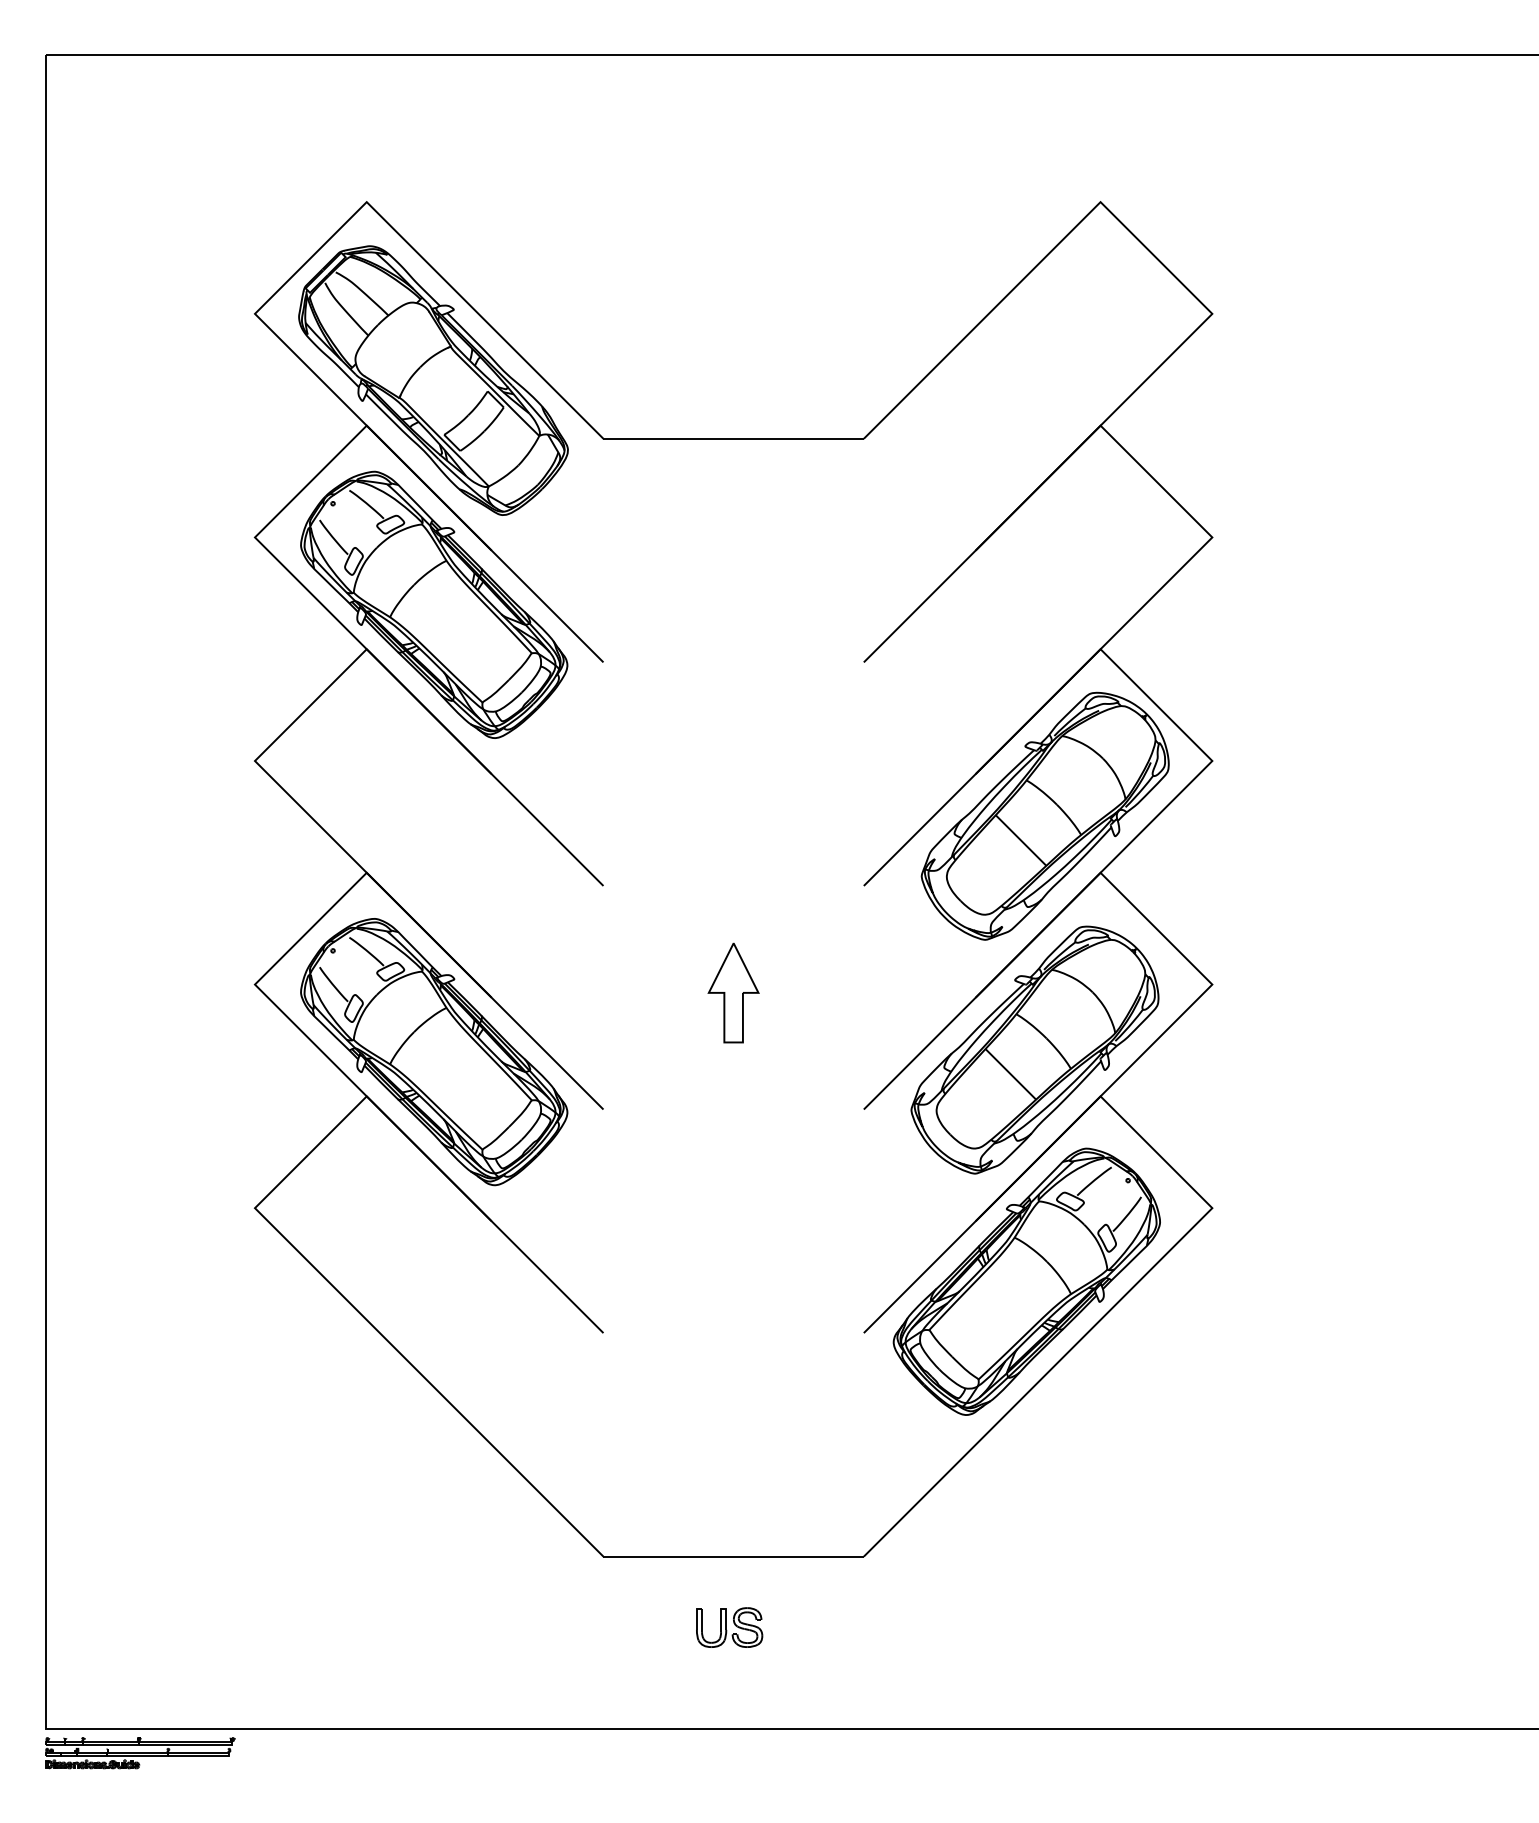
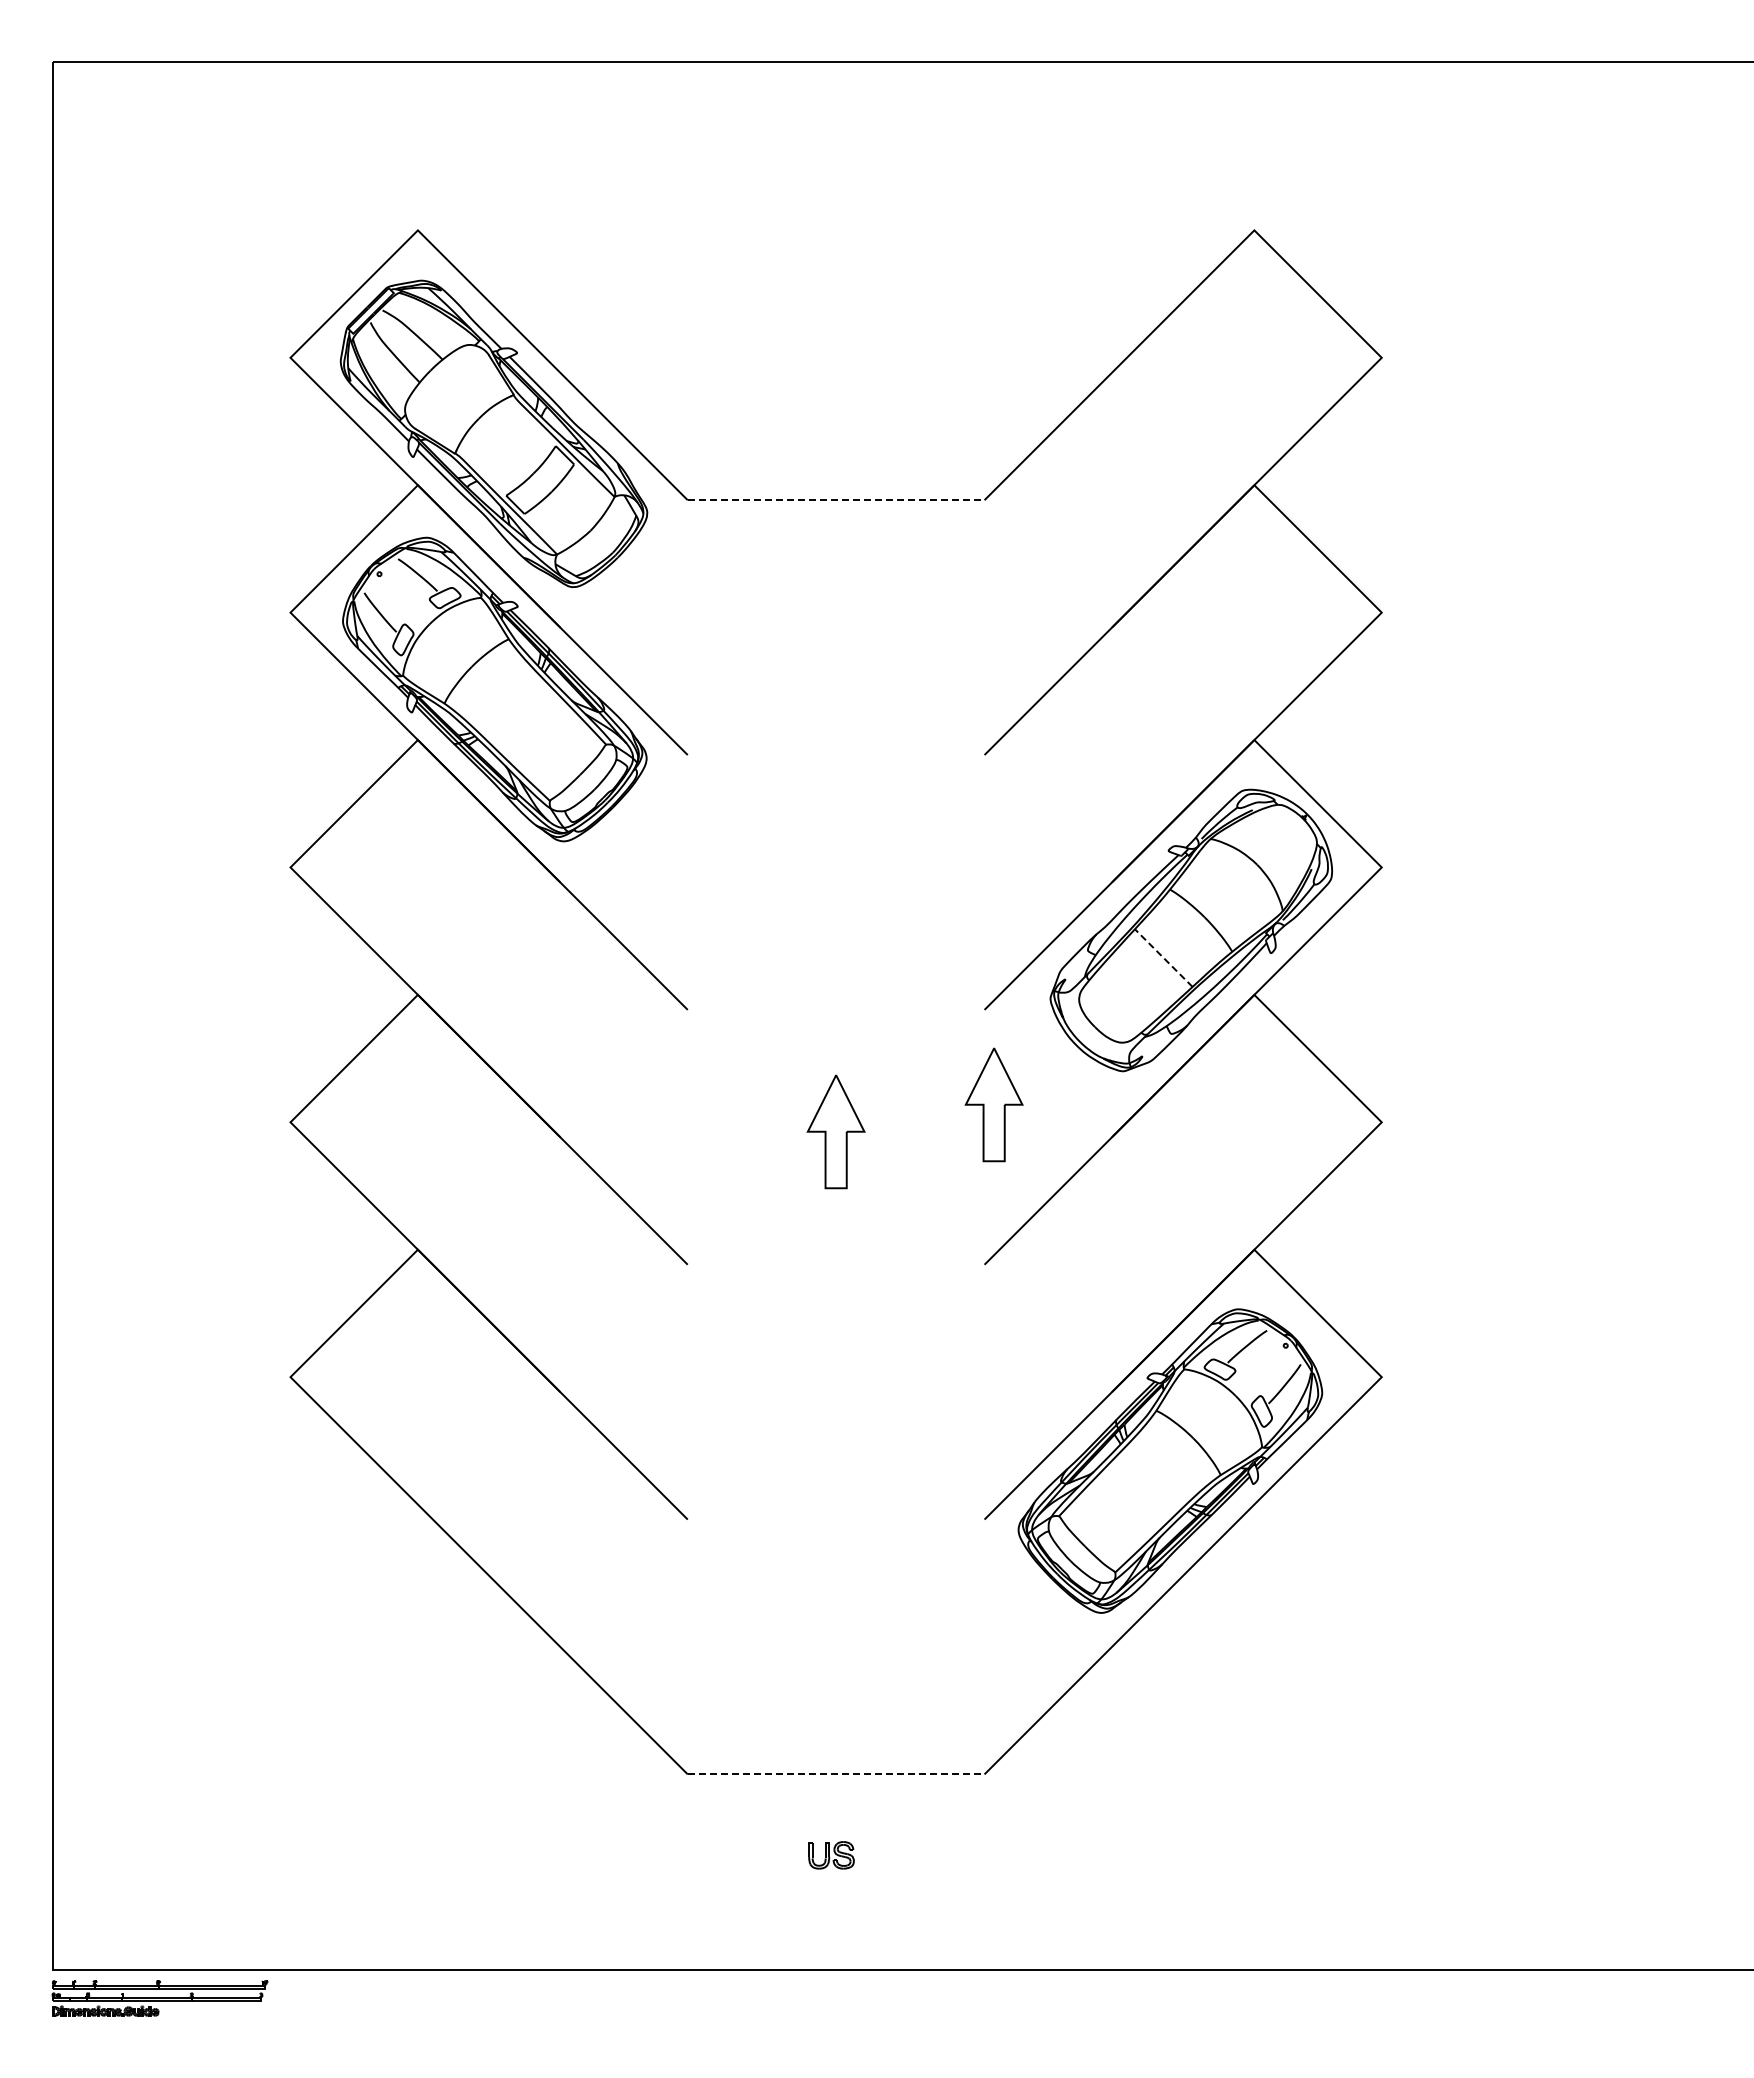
line: (733, 439) -> (836, 500), solid -> dashed
line: (1020, 840) -> (1163, 958), solid -> dashed
part: (871, 968) -> (993, 1104), added
part: (1034, 1049) -> (1179, 1196), removed
part: (433, 1051) -> (494, 1198), removed
line: (733, 1556) -> (836, 1774), solid -> dashed
part: (729, 1627) -> (831, 1855), size x0.6

